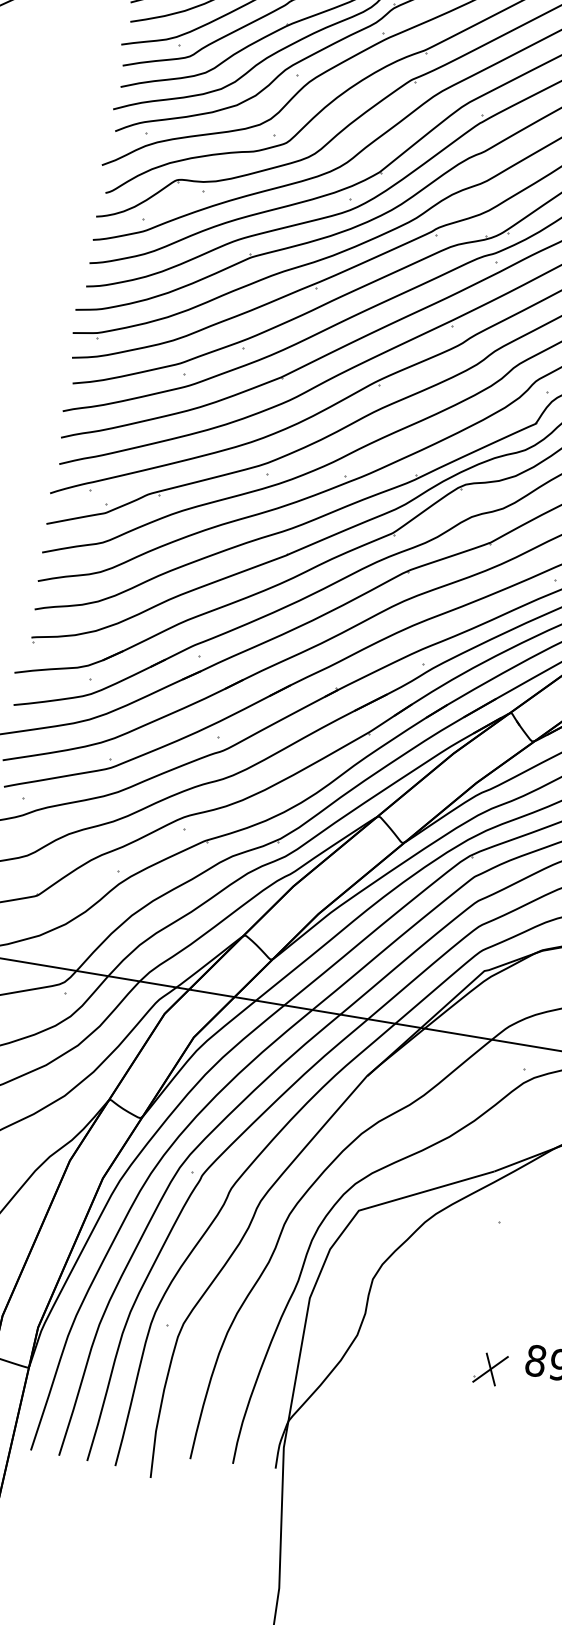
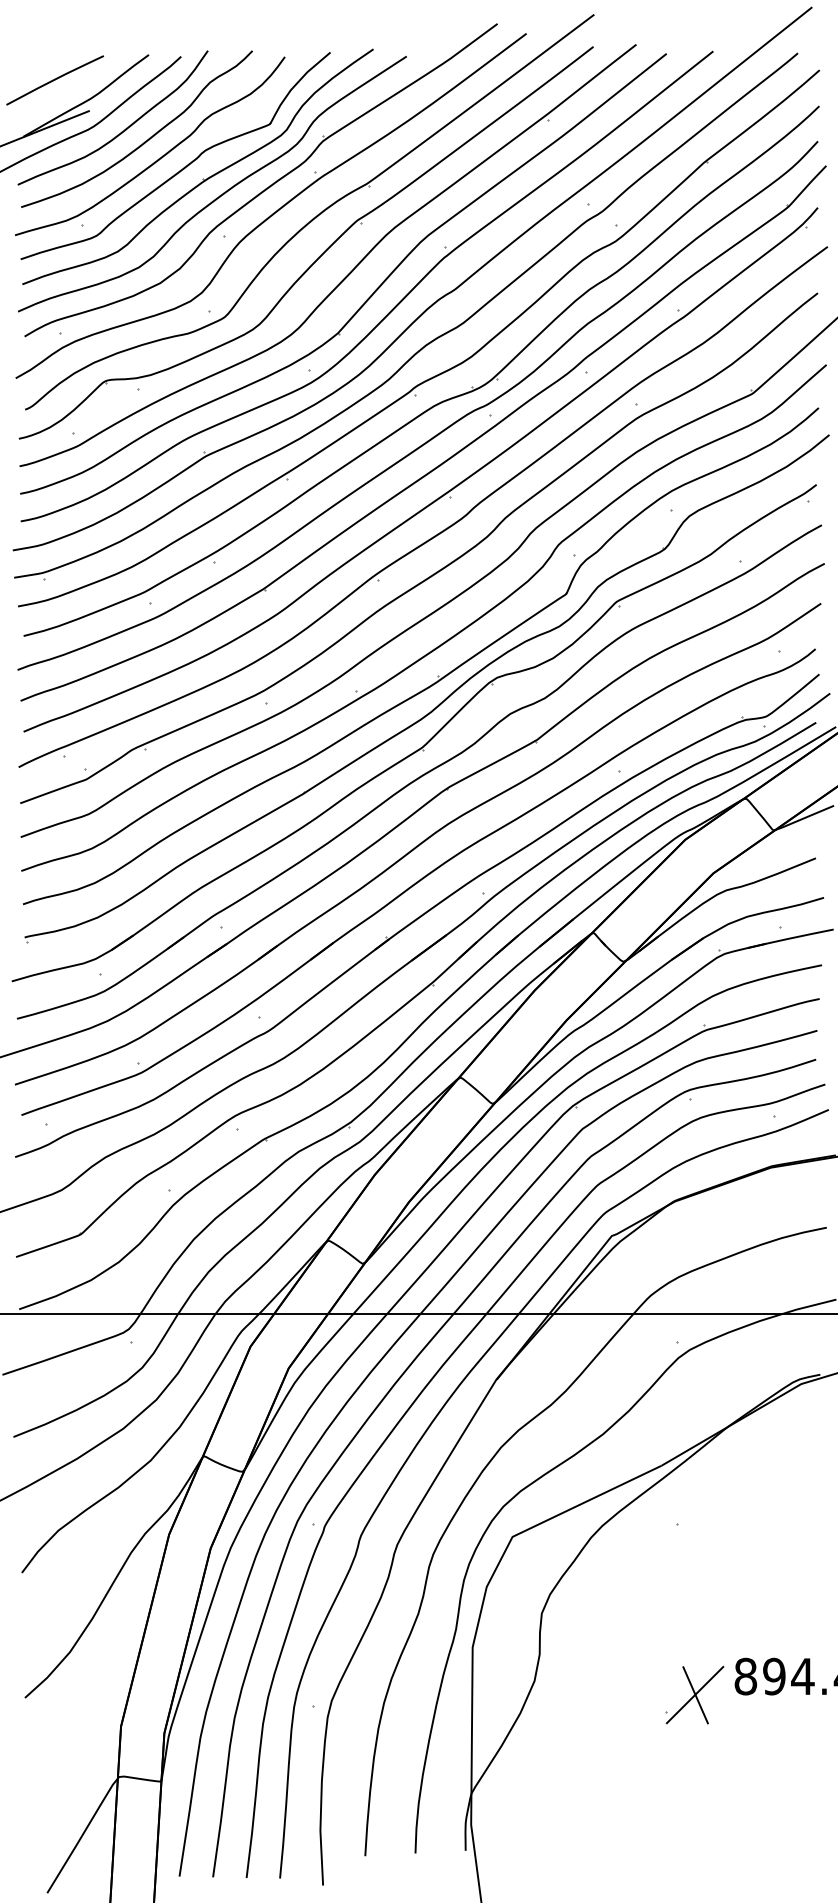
part: (490, 1368) -> (694, 1694), size x1.6

